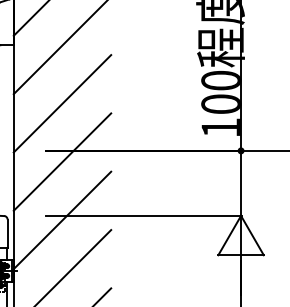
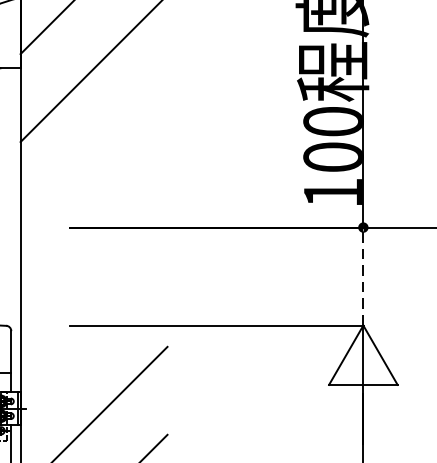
line: (62, 103) -> (94, 156), removed
line: (62, 161) -> (94, 243), removed
line: (241, 182) -> (364, 275), solid -> dashed
line: (62, 220) -> (94, 332), removed

